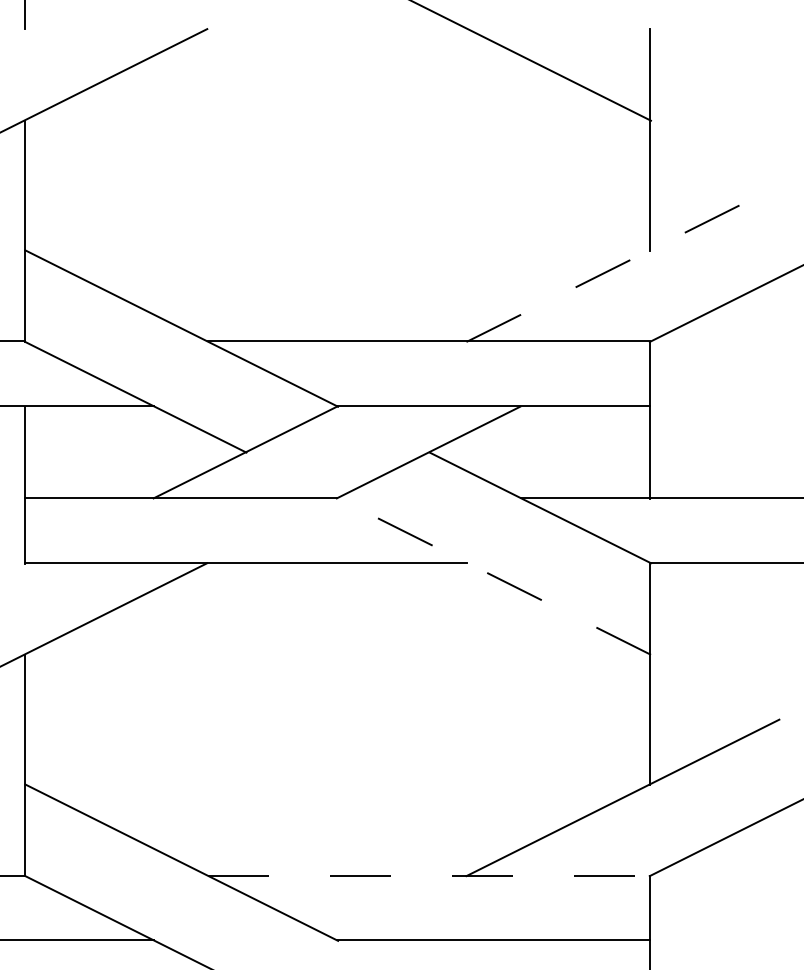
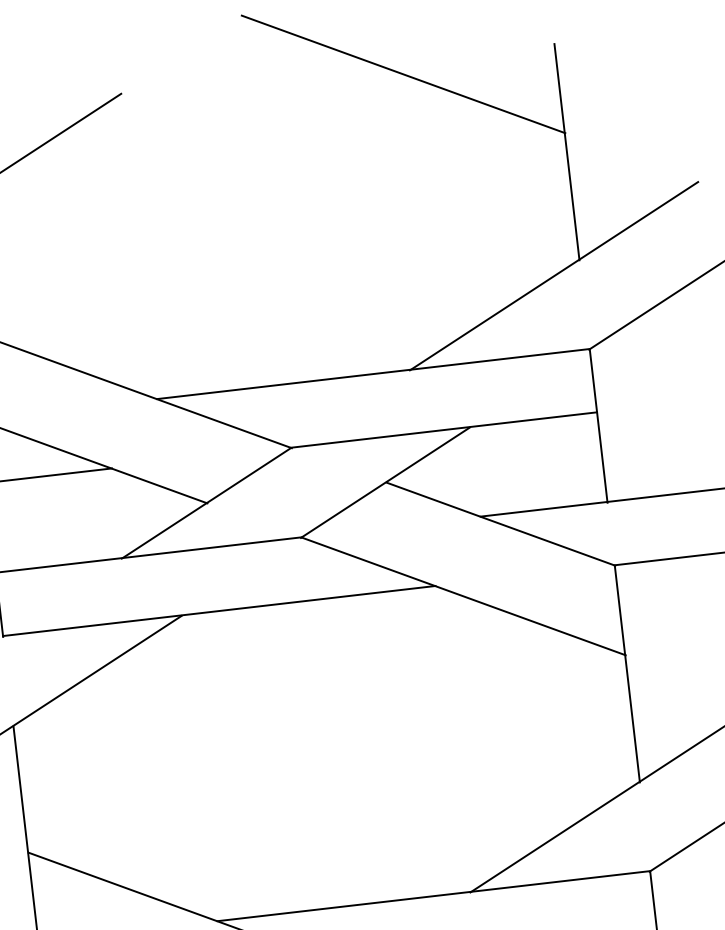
line: (622, 263) -> (553, 275), dashed -> solid
line: (494, 576) -> (463, 596), dashed -> solid
line: (429, 875) -> (434, 896), dashed -> solid

